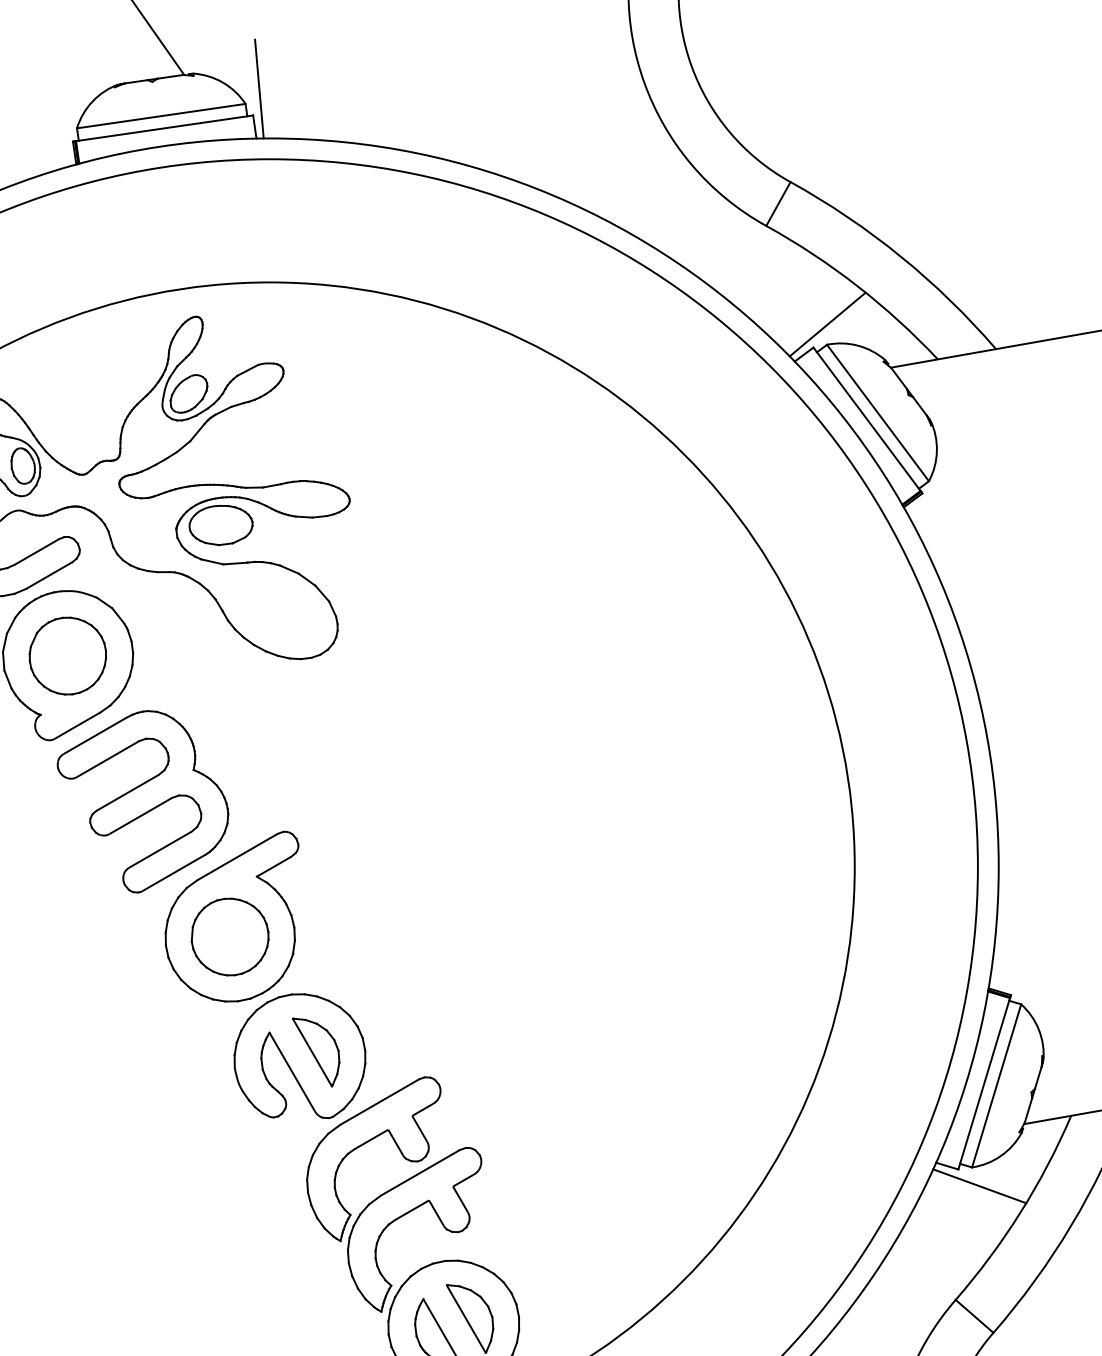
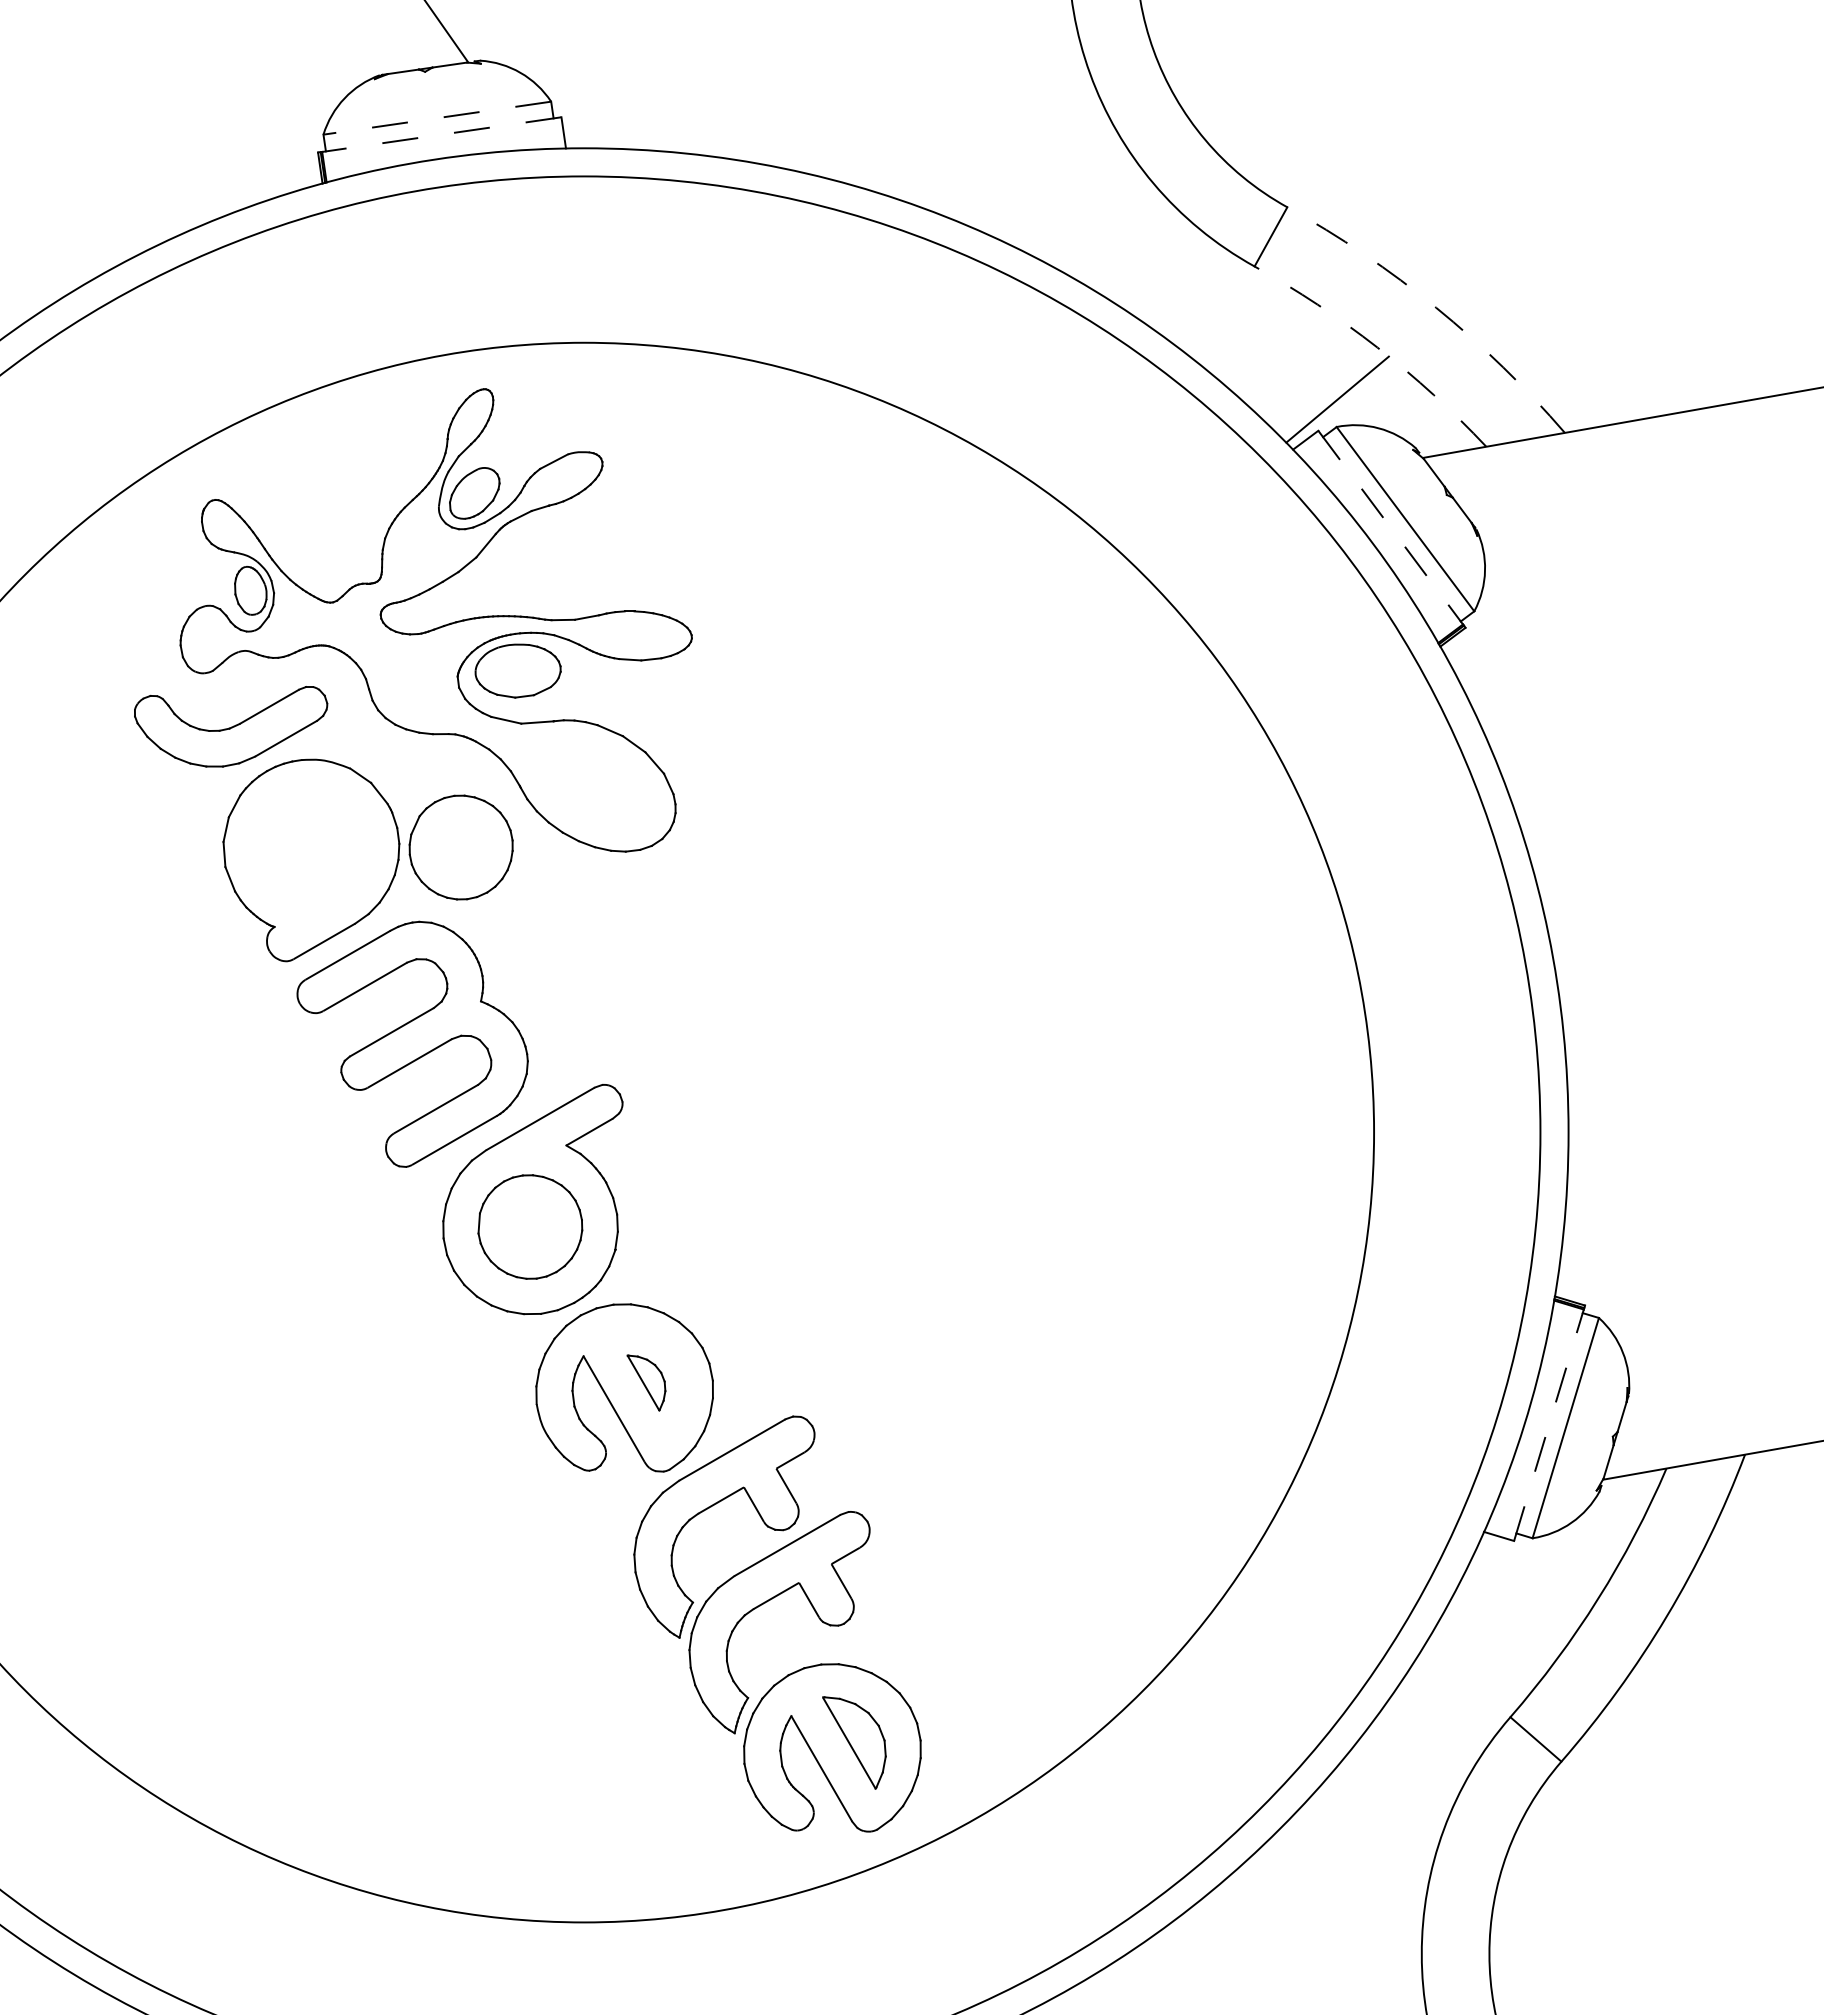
line: (259, 89) -> (569, 81), removed
line: (160, 116) -> (436, 118), solid -> dashed
line: (164, 128) -> (441, 134), solid -> dashed
arc: (900, 256) -> (1436, 307), solid -> dashed
arc: (857, 285) -> (1377, 347), solid -> dashed
line: (866, 419) -> (1390, 527), solid -> dashed
part: (67, 656) -> (460, 847), moved
part: (316, 1052) -> (646, 1382), size x0.6
line: (983, 1083) -> (1548, 1425), solid -> dashed
line: (979, 1186) -> (1542, 1563), removed

